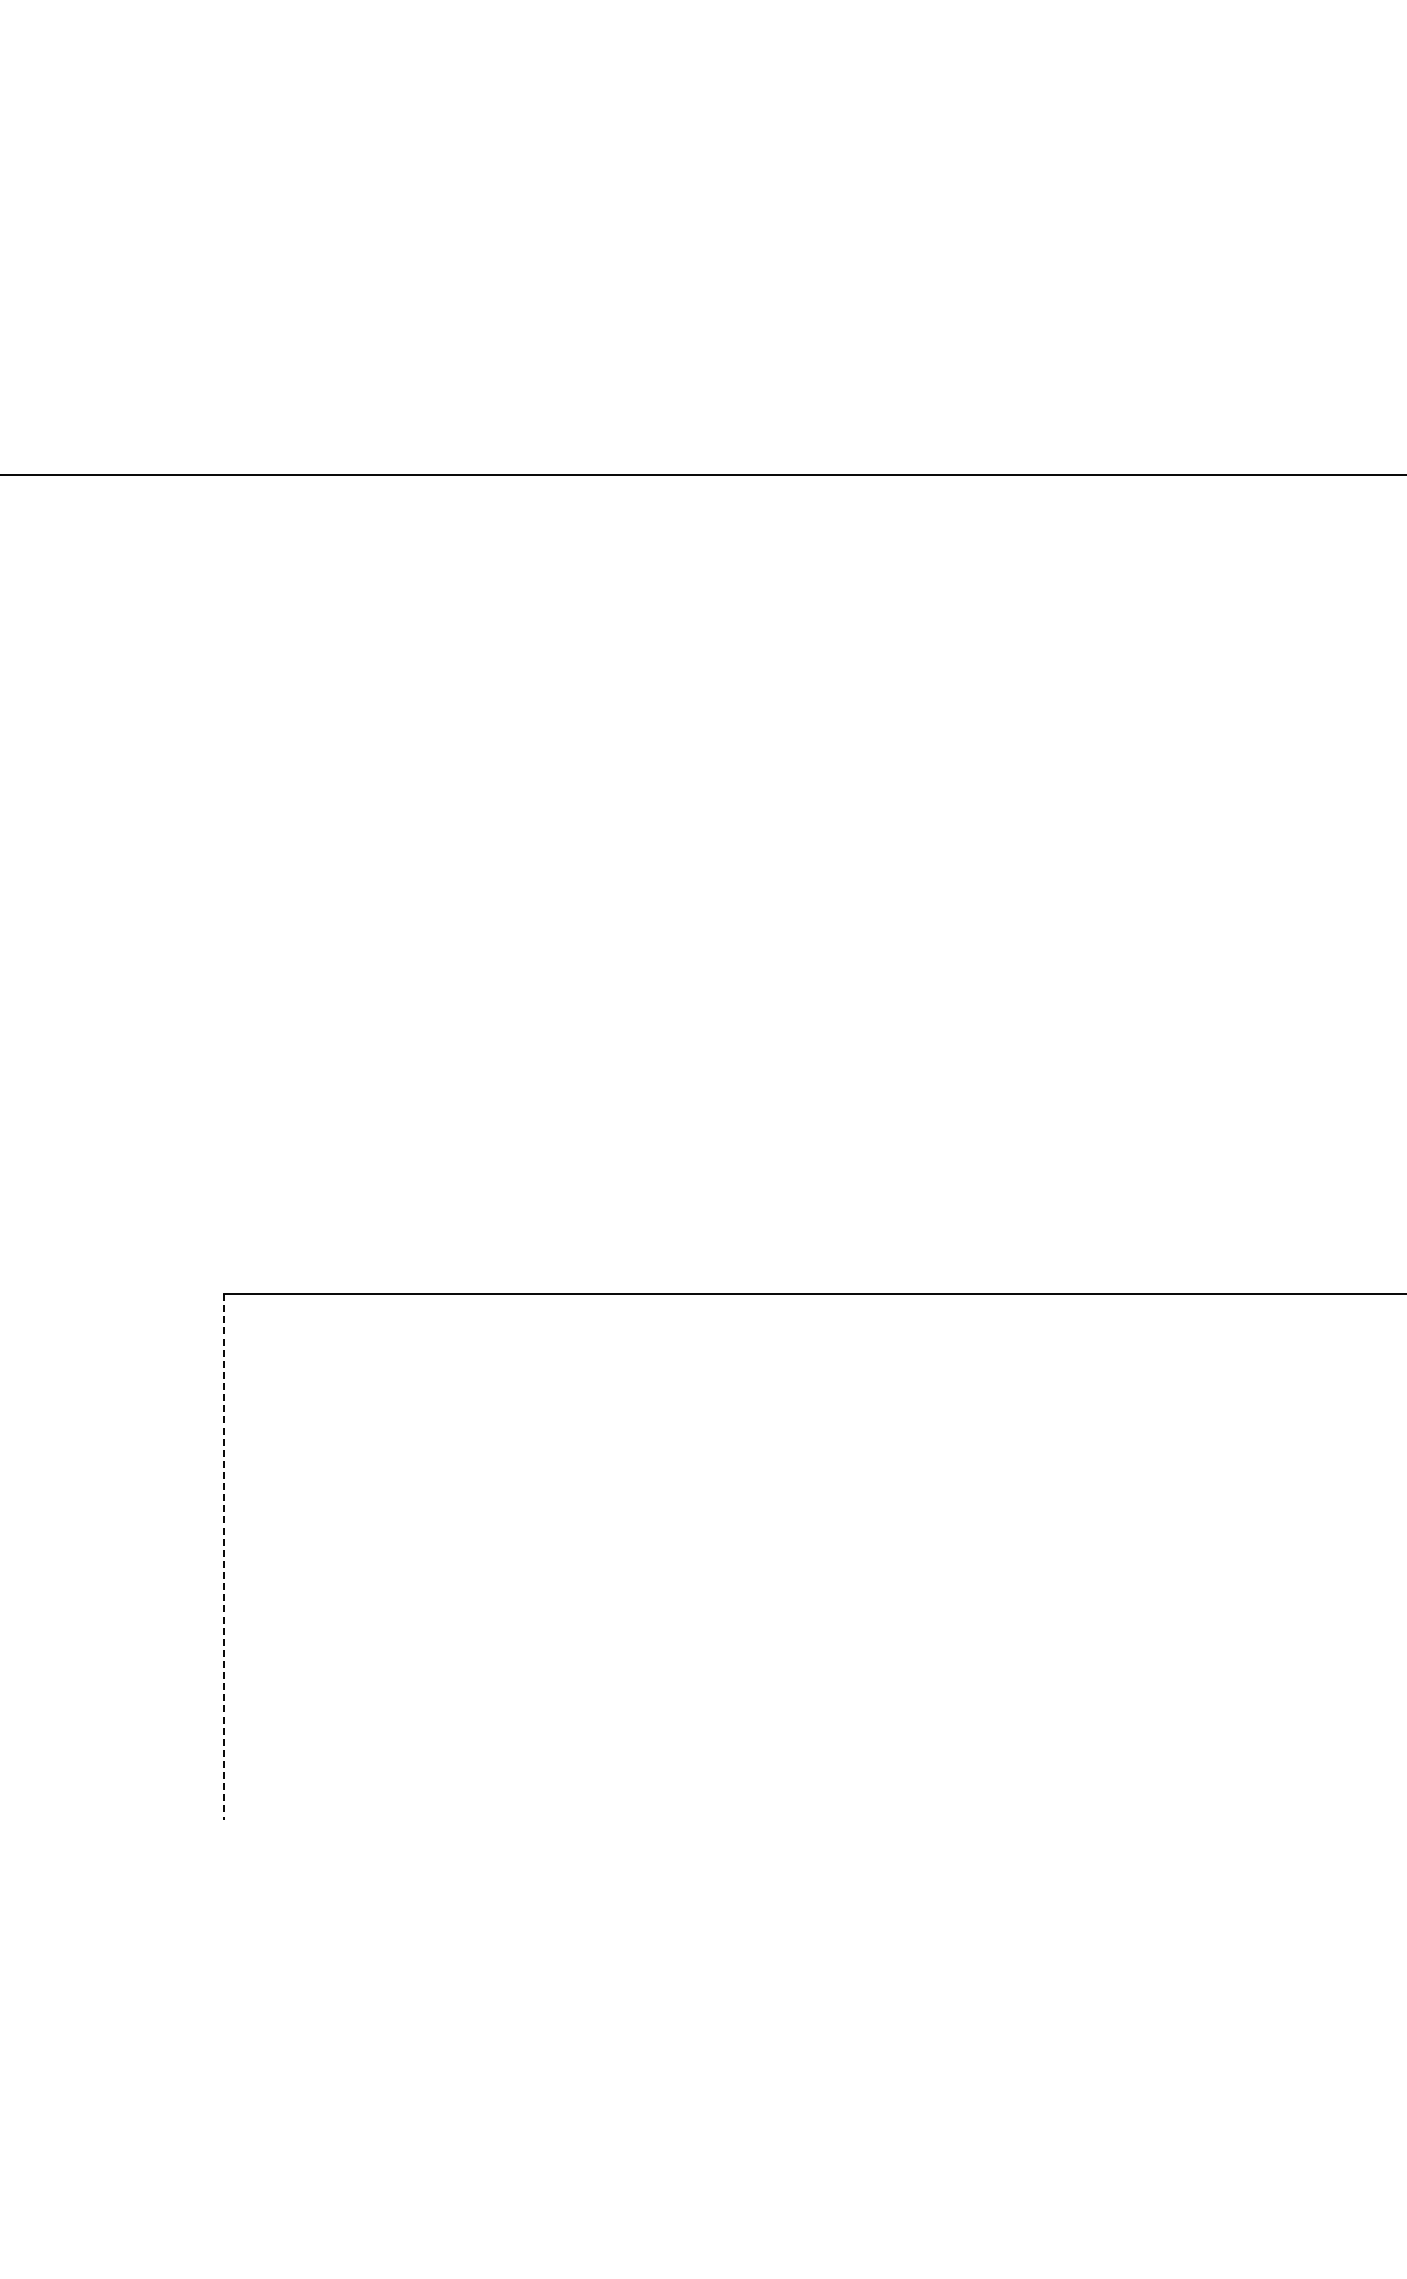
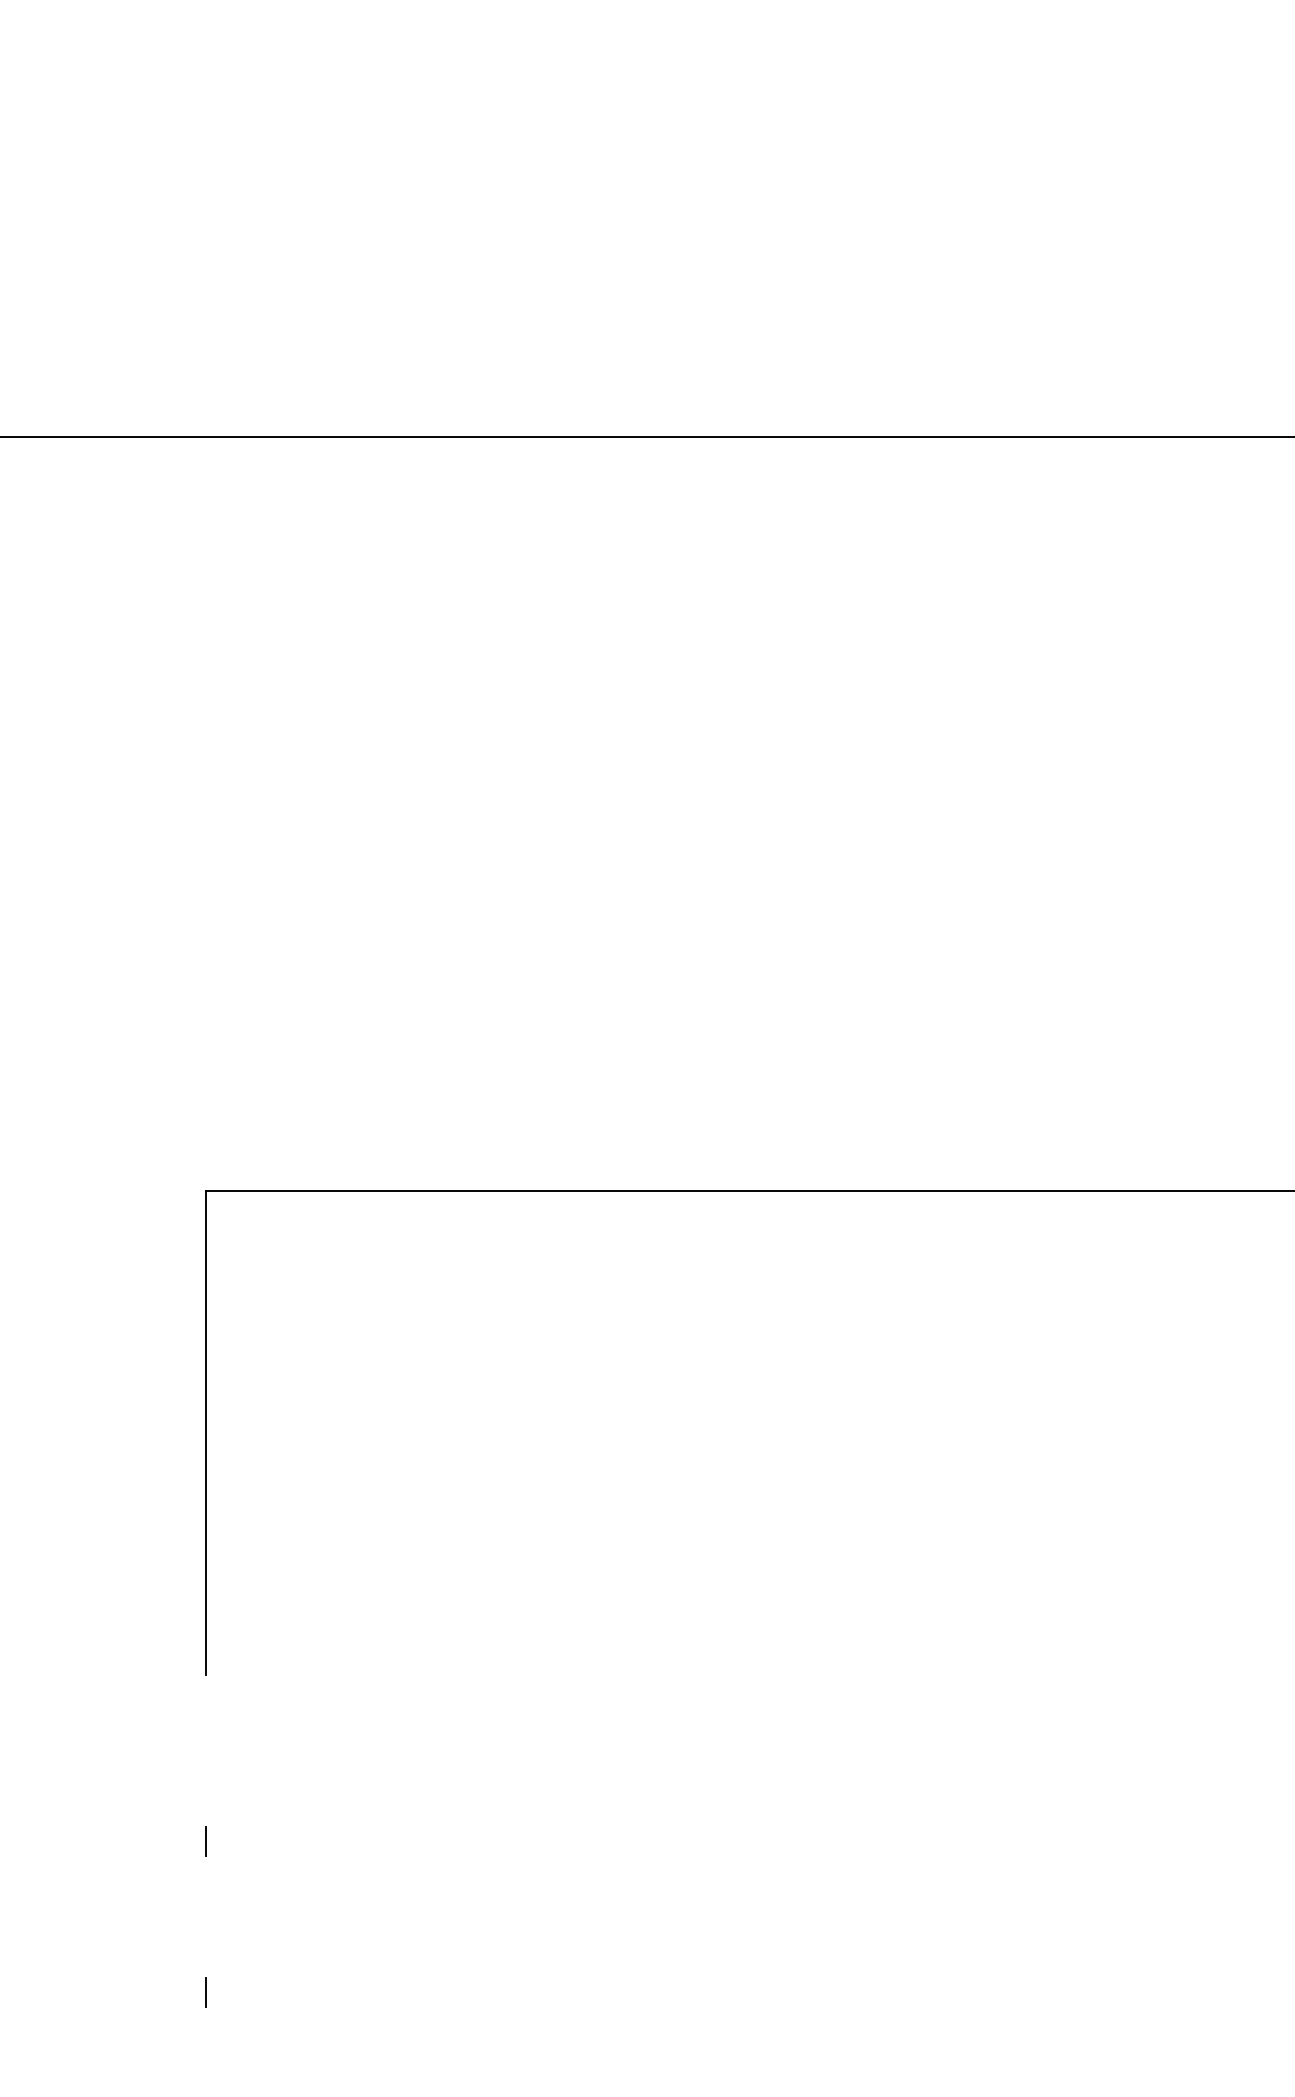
line: (223, 1557) -> (205, 1433), dashed -> solid
line: (223, 2001) -> (205, 1841), added
line: (223, 2165) -> (205, 1992), added

